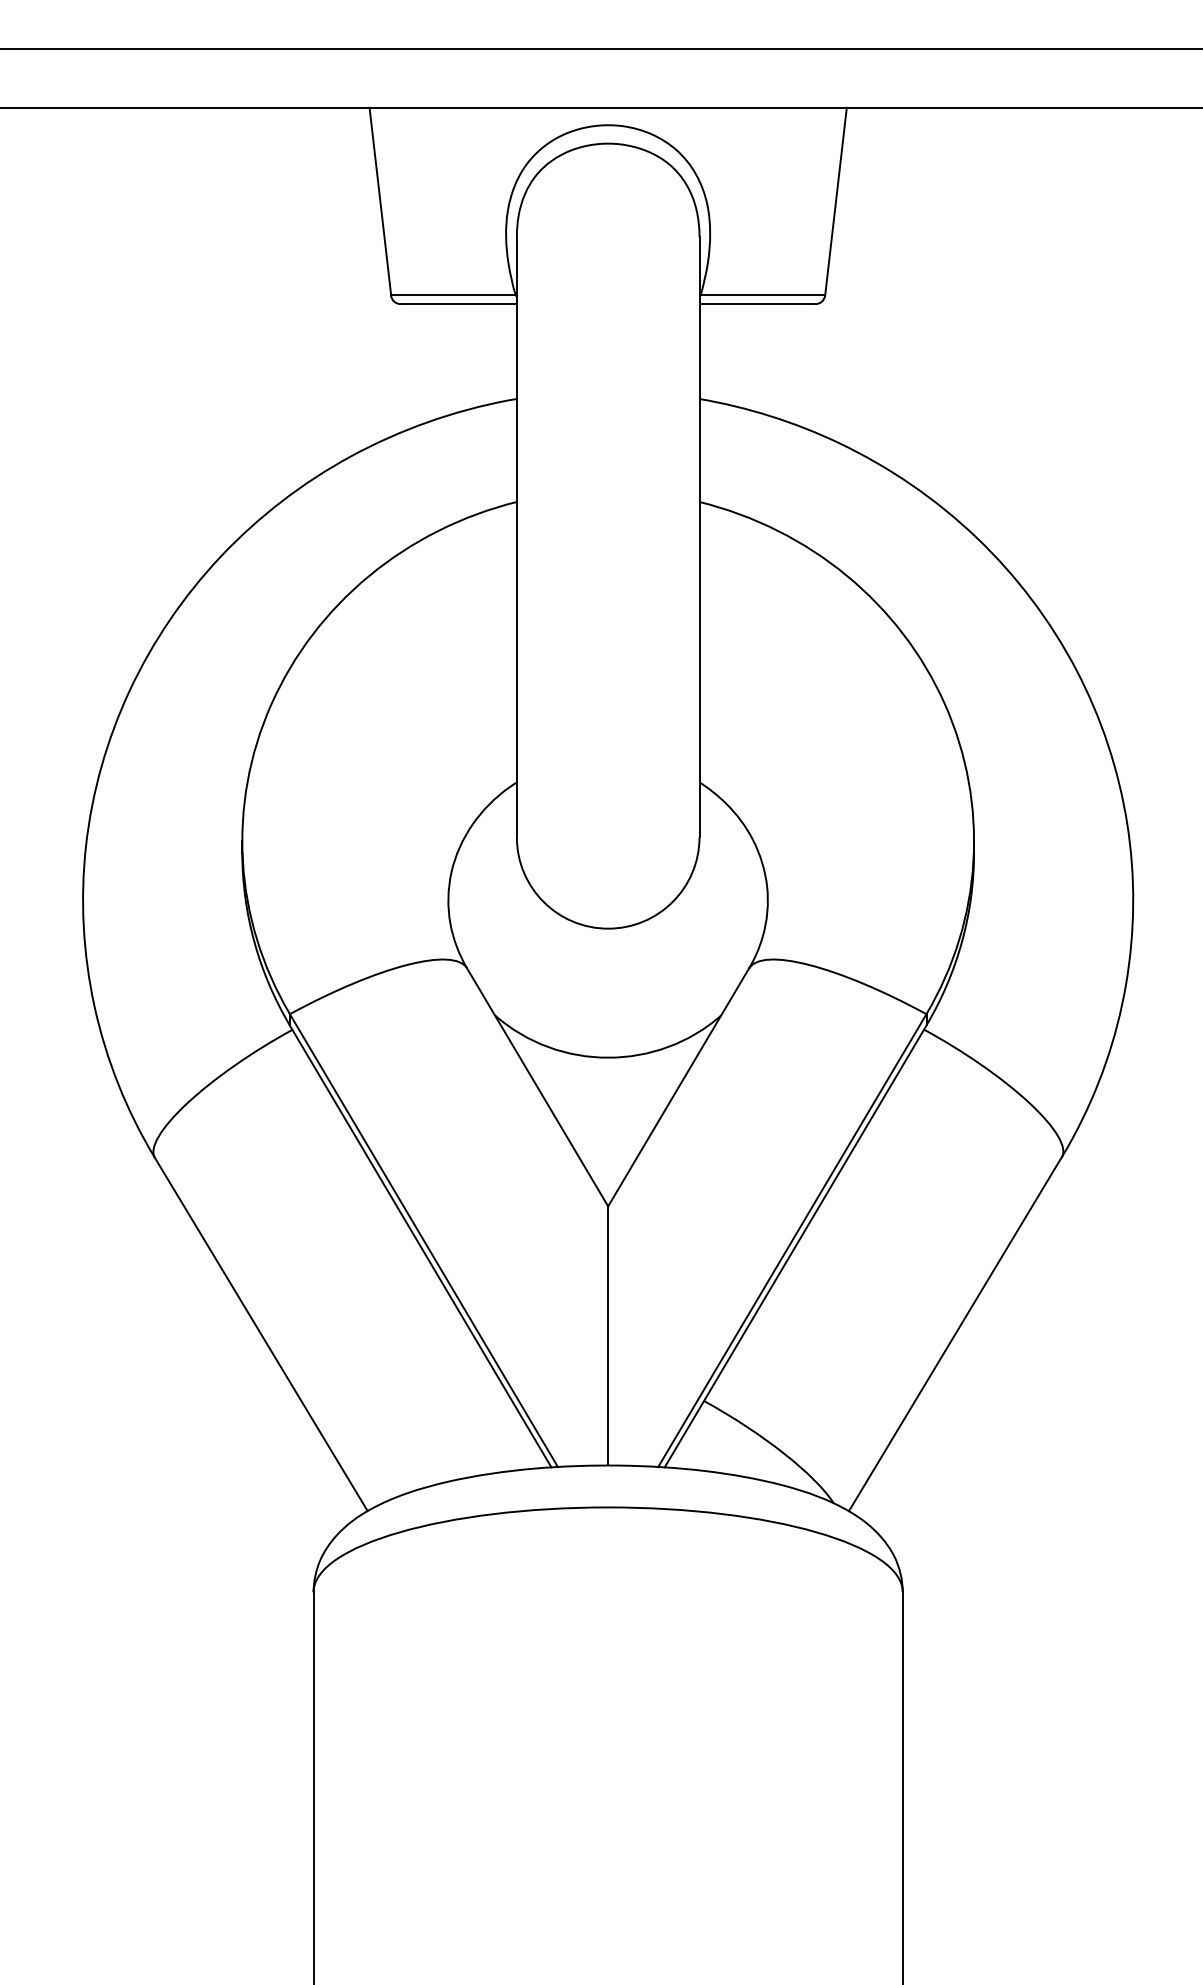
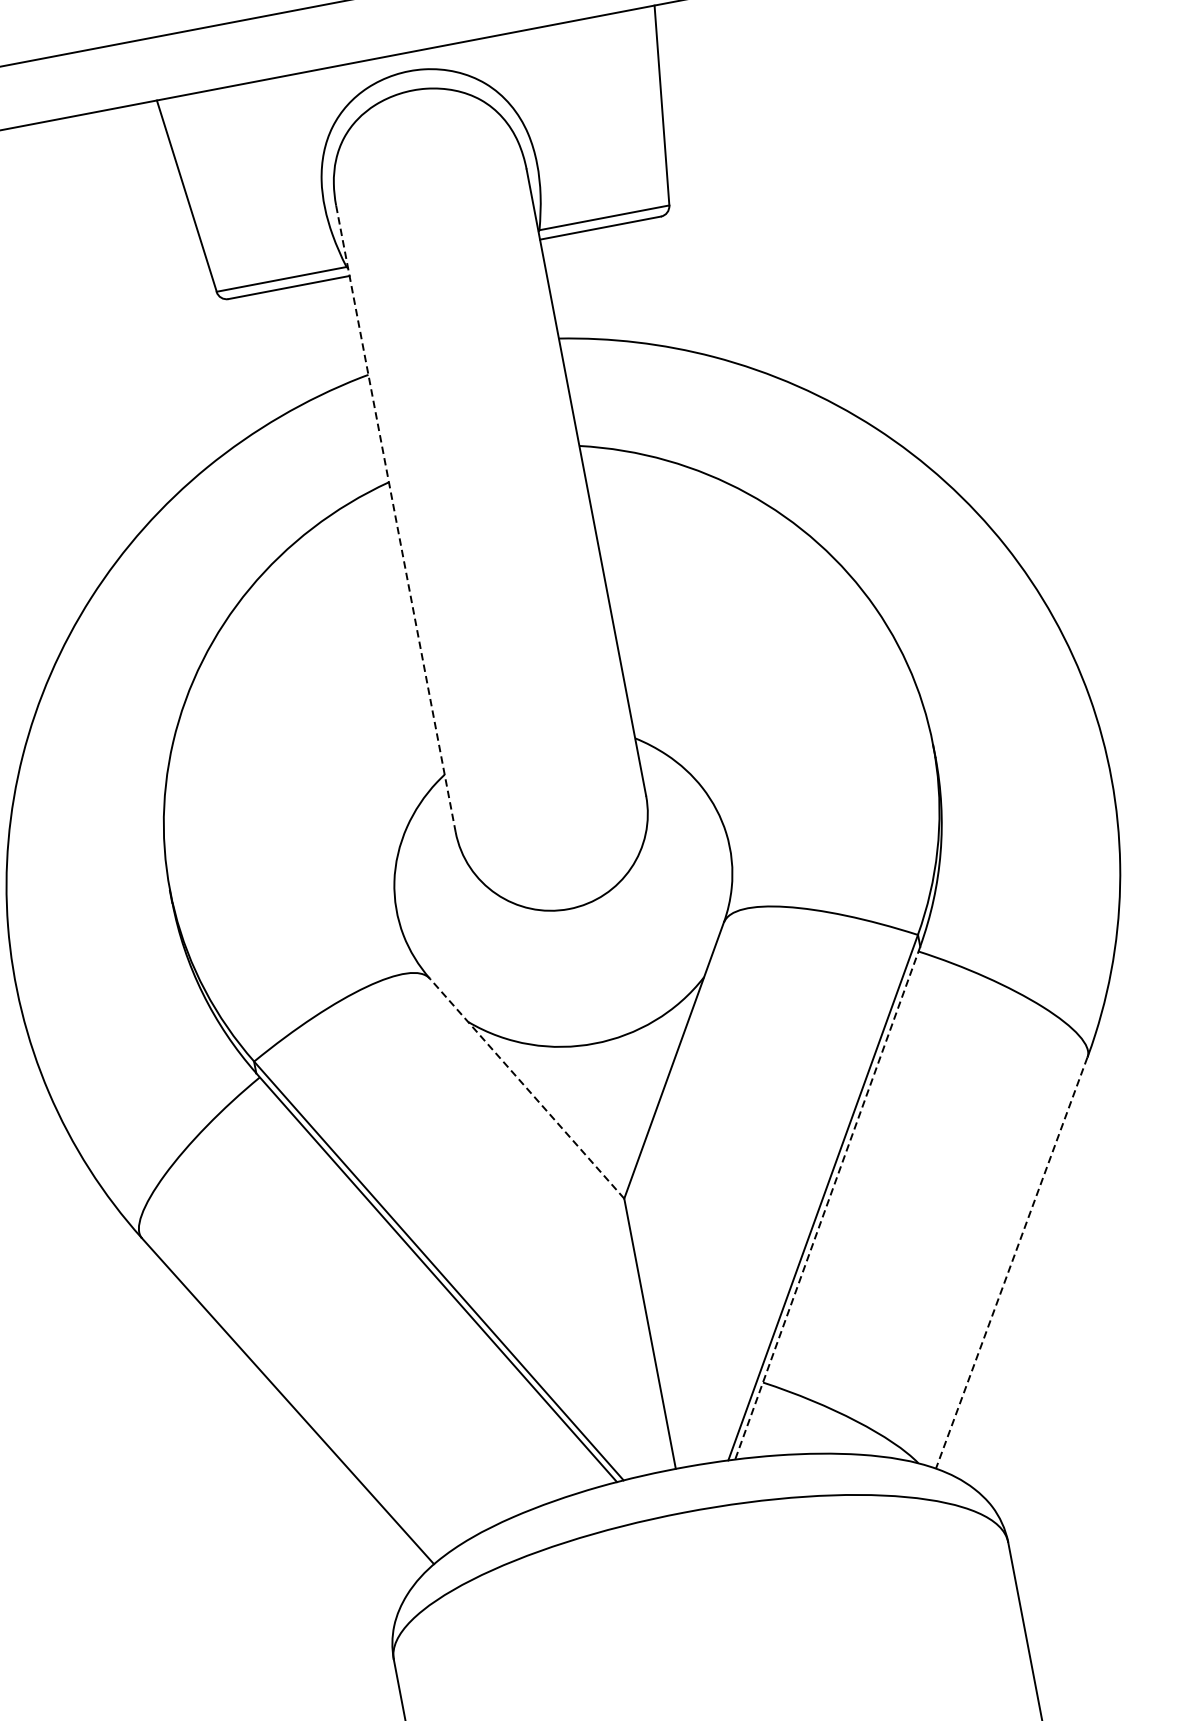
line: (516, 537) -> (395, 519), solid -> dashed
line: (537, 1087) -> (526, 1088), solid -> dashed
line: (795, 1246) -> (827, 1203), solid -> dashed
line: (955, 1334) -> (1011, 1263), solid -> dashed

